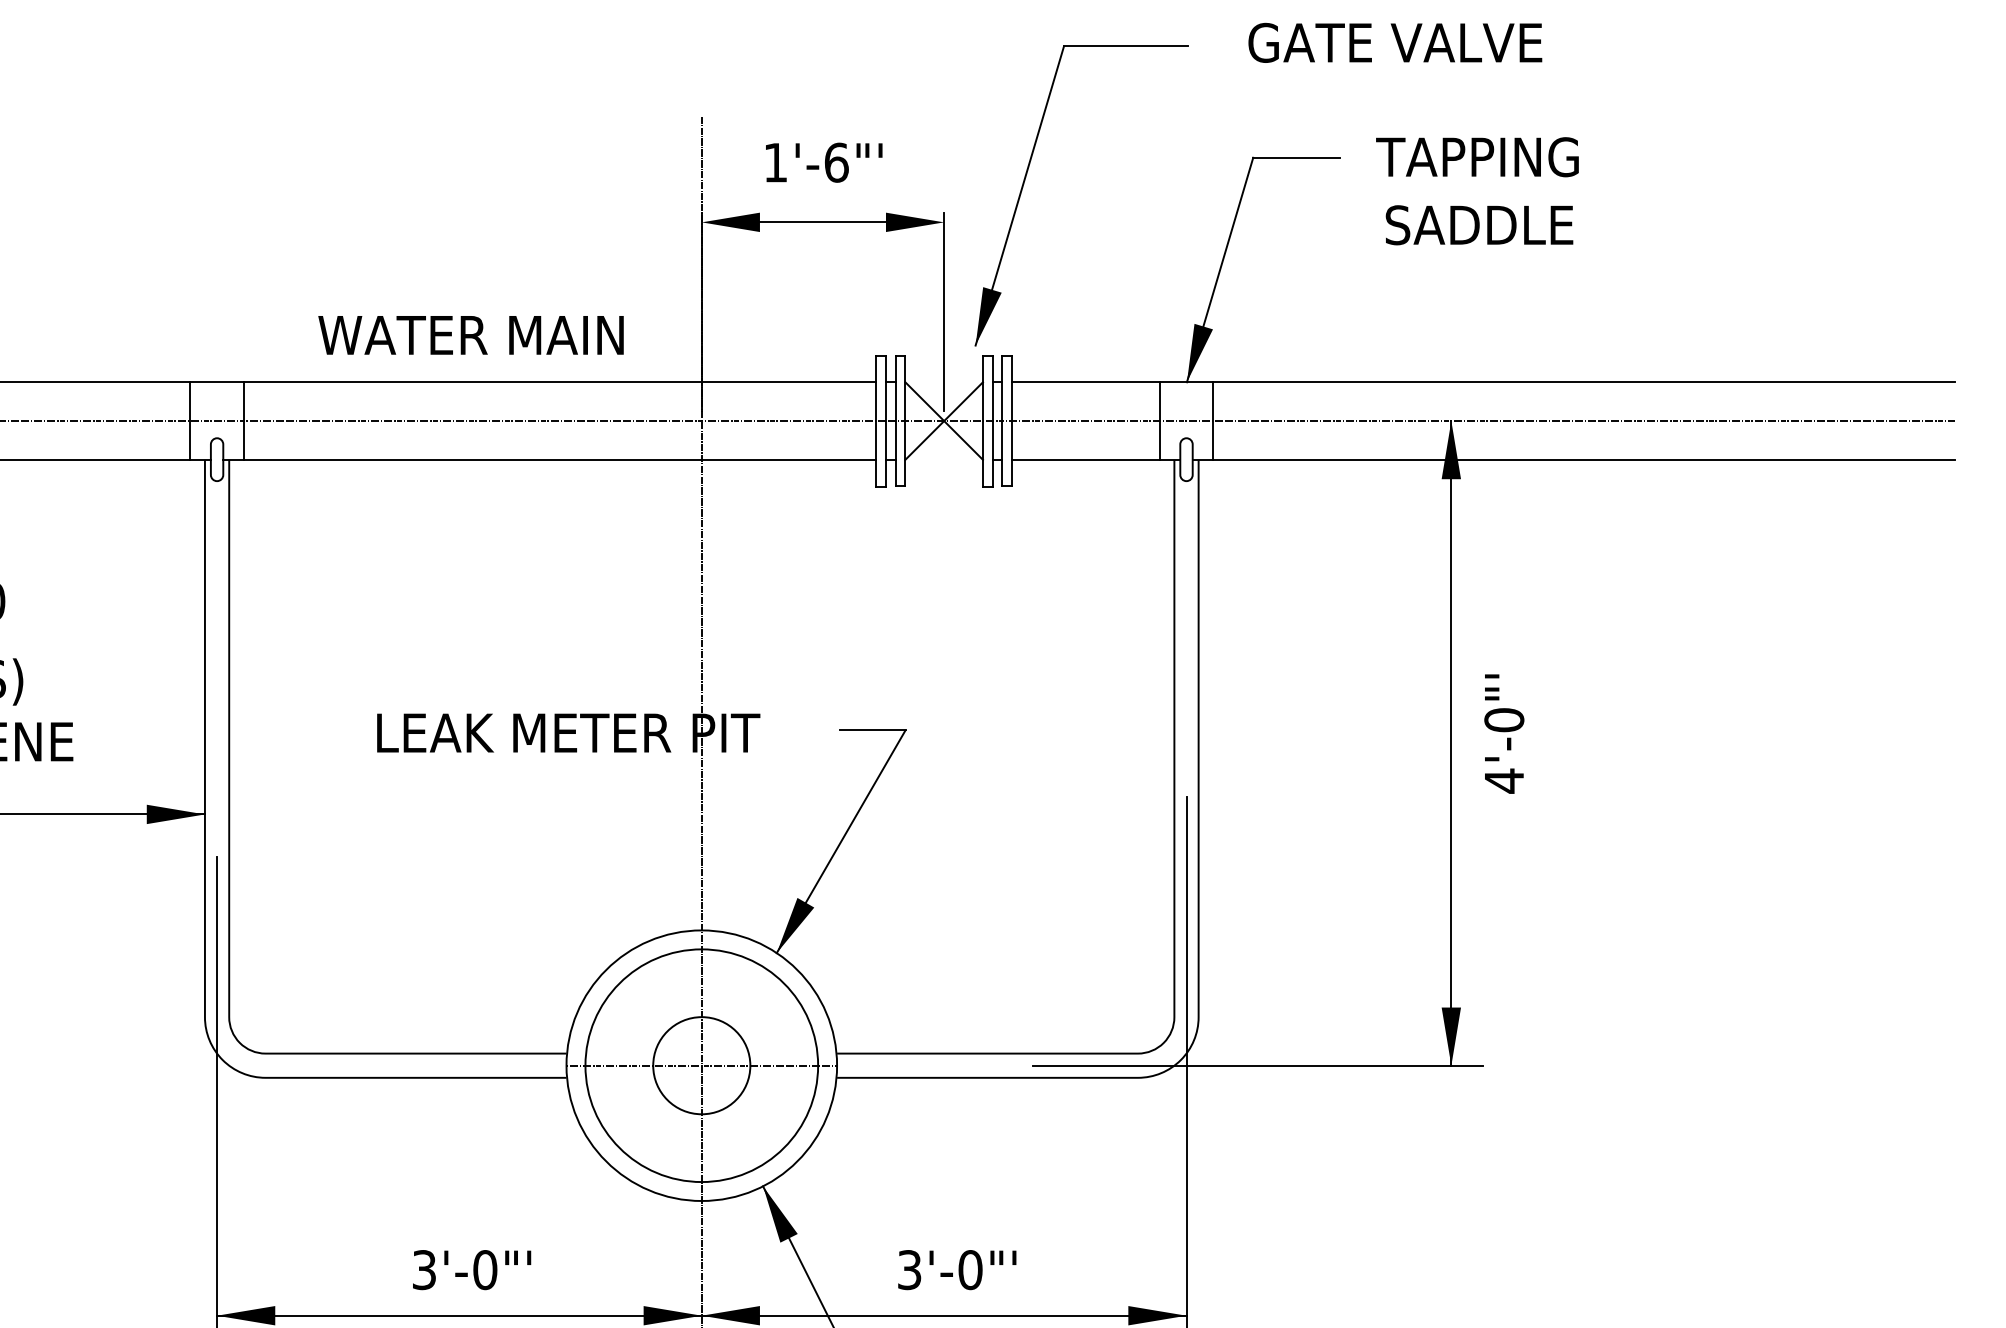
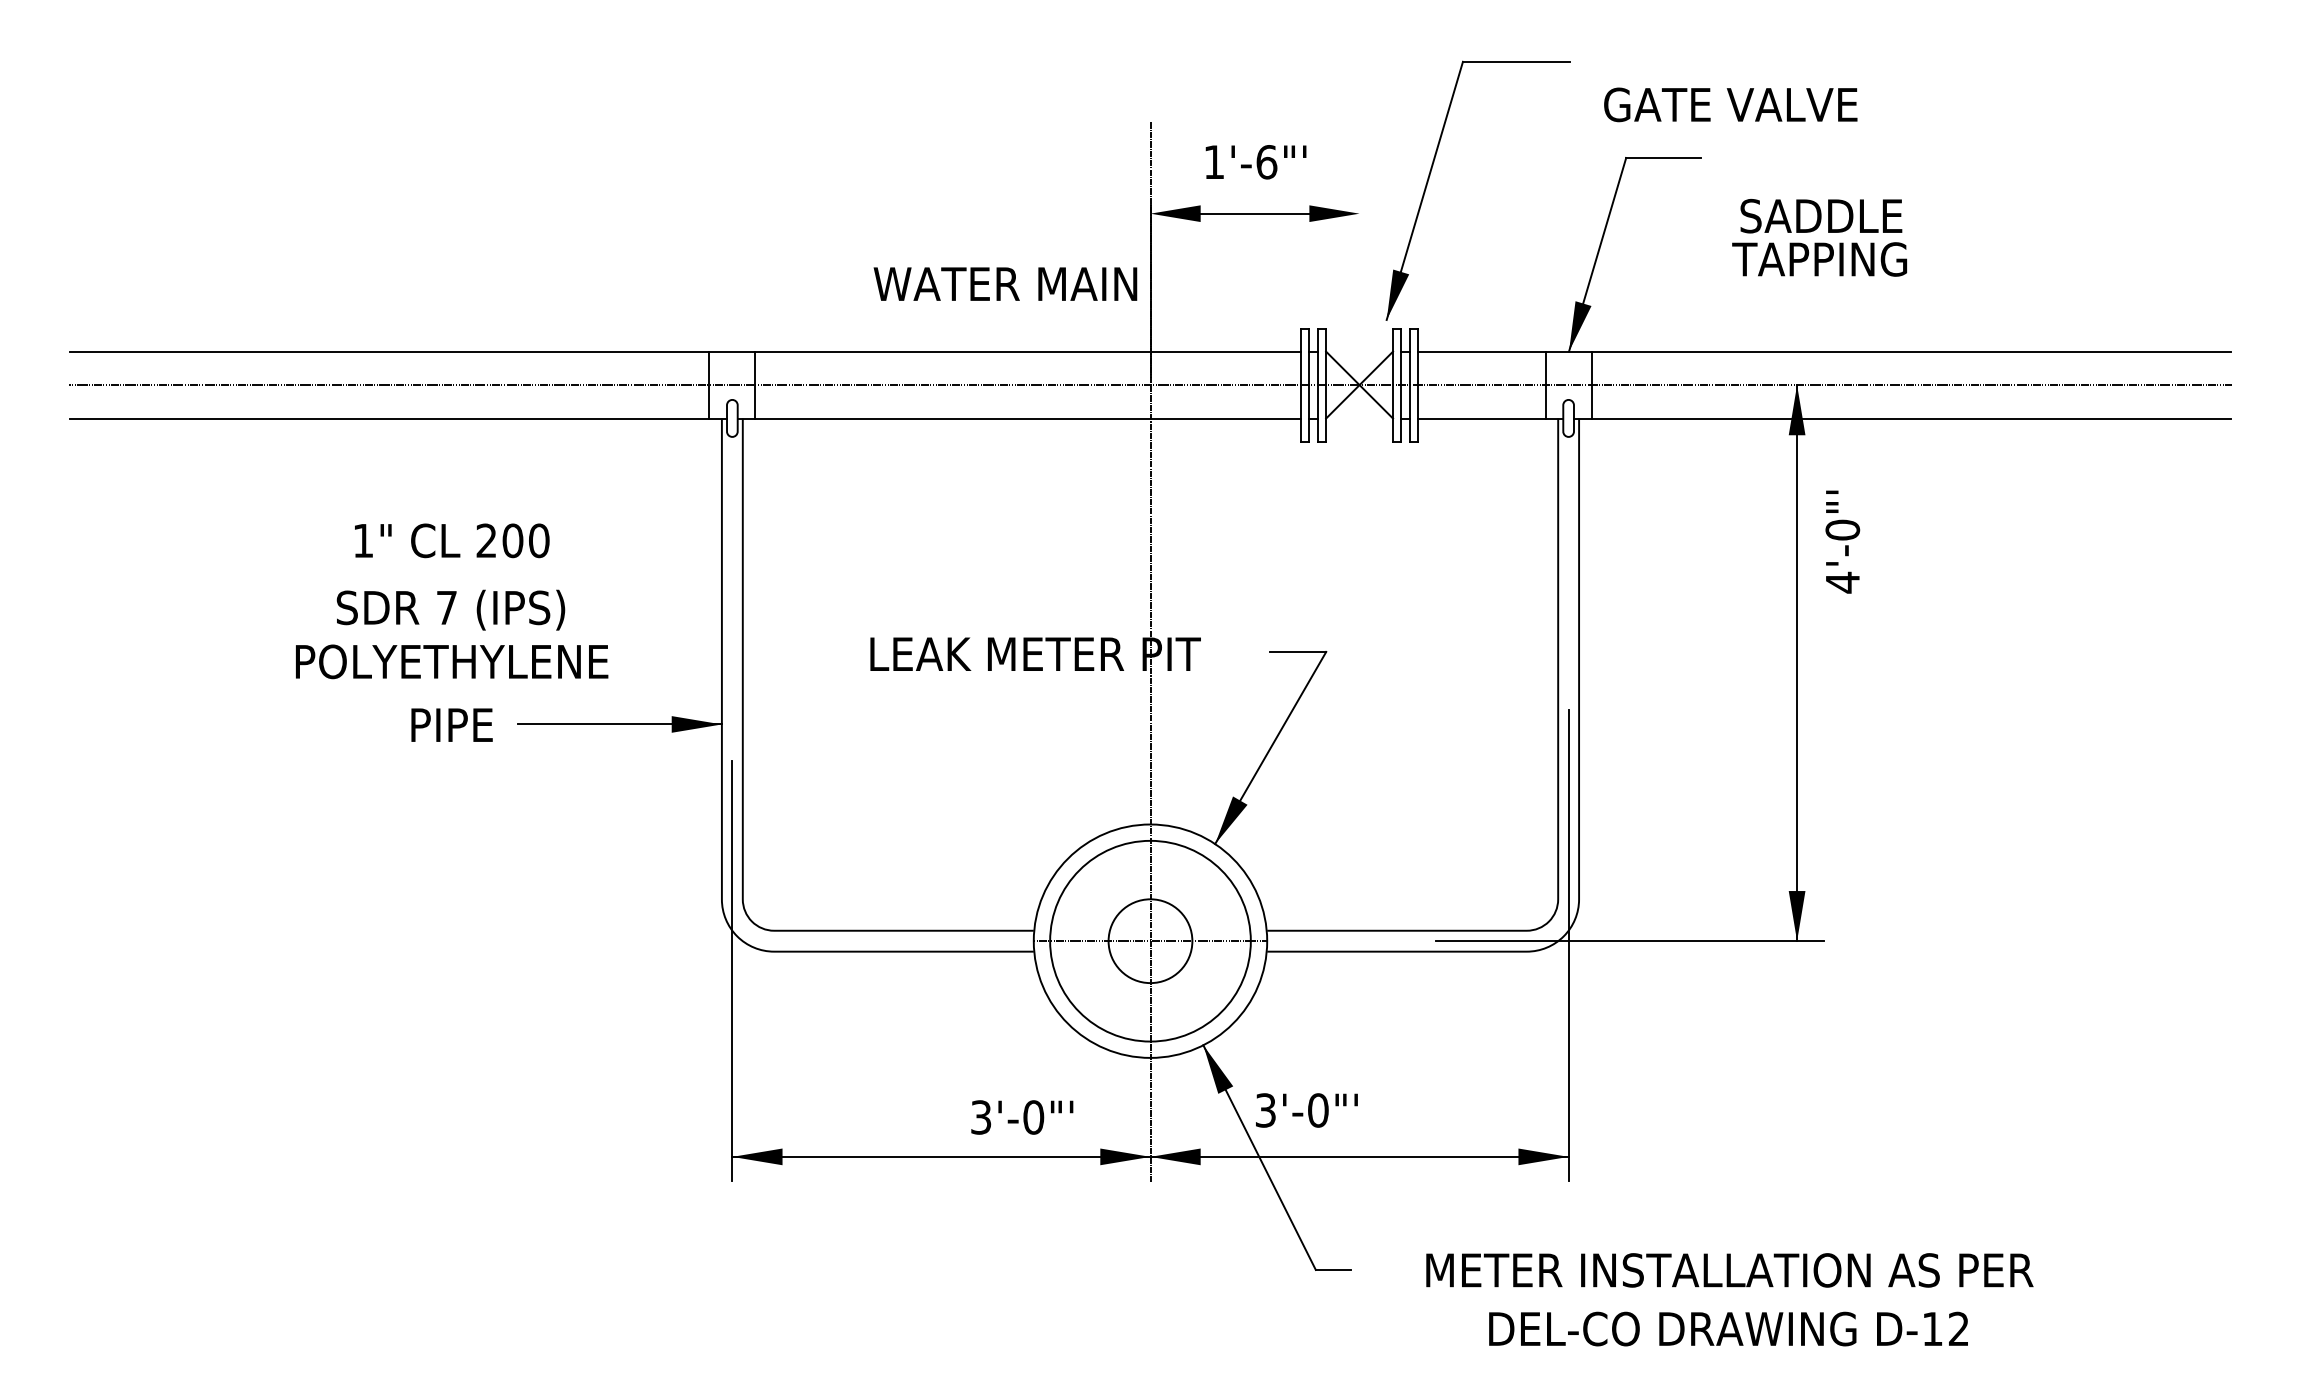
text: (1395, 42) -> (1730, 104), moved
text: (1477, 157) -> (1819, 259), moved
line: (944, 311) -> (1359, 290), removed
text: (471, 334) -> (1005, 283), moved
text: (1503, 733) -> (1842, 541), moved
text: (472, 1270) -> (1022, 1117), moved
text: (956, 1270) -> (1306, 1110), moved

